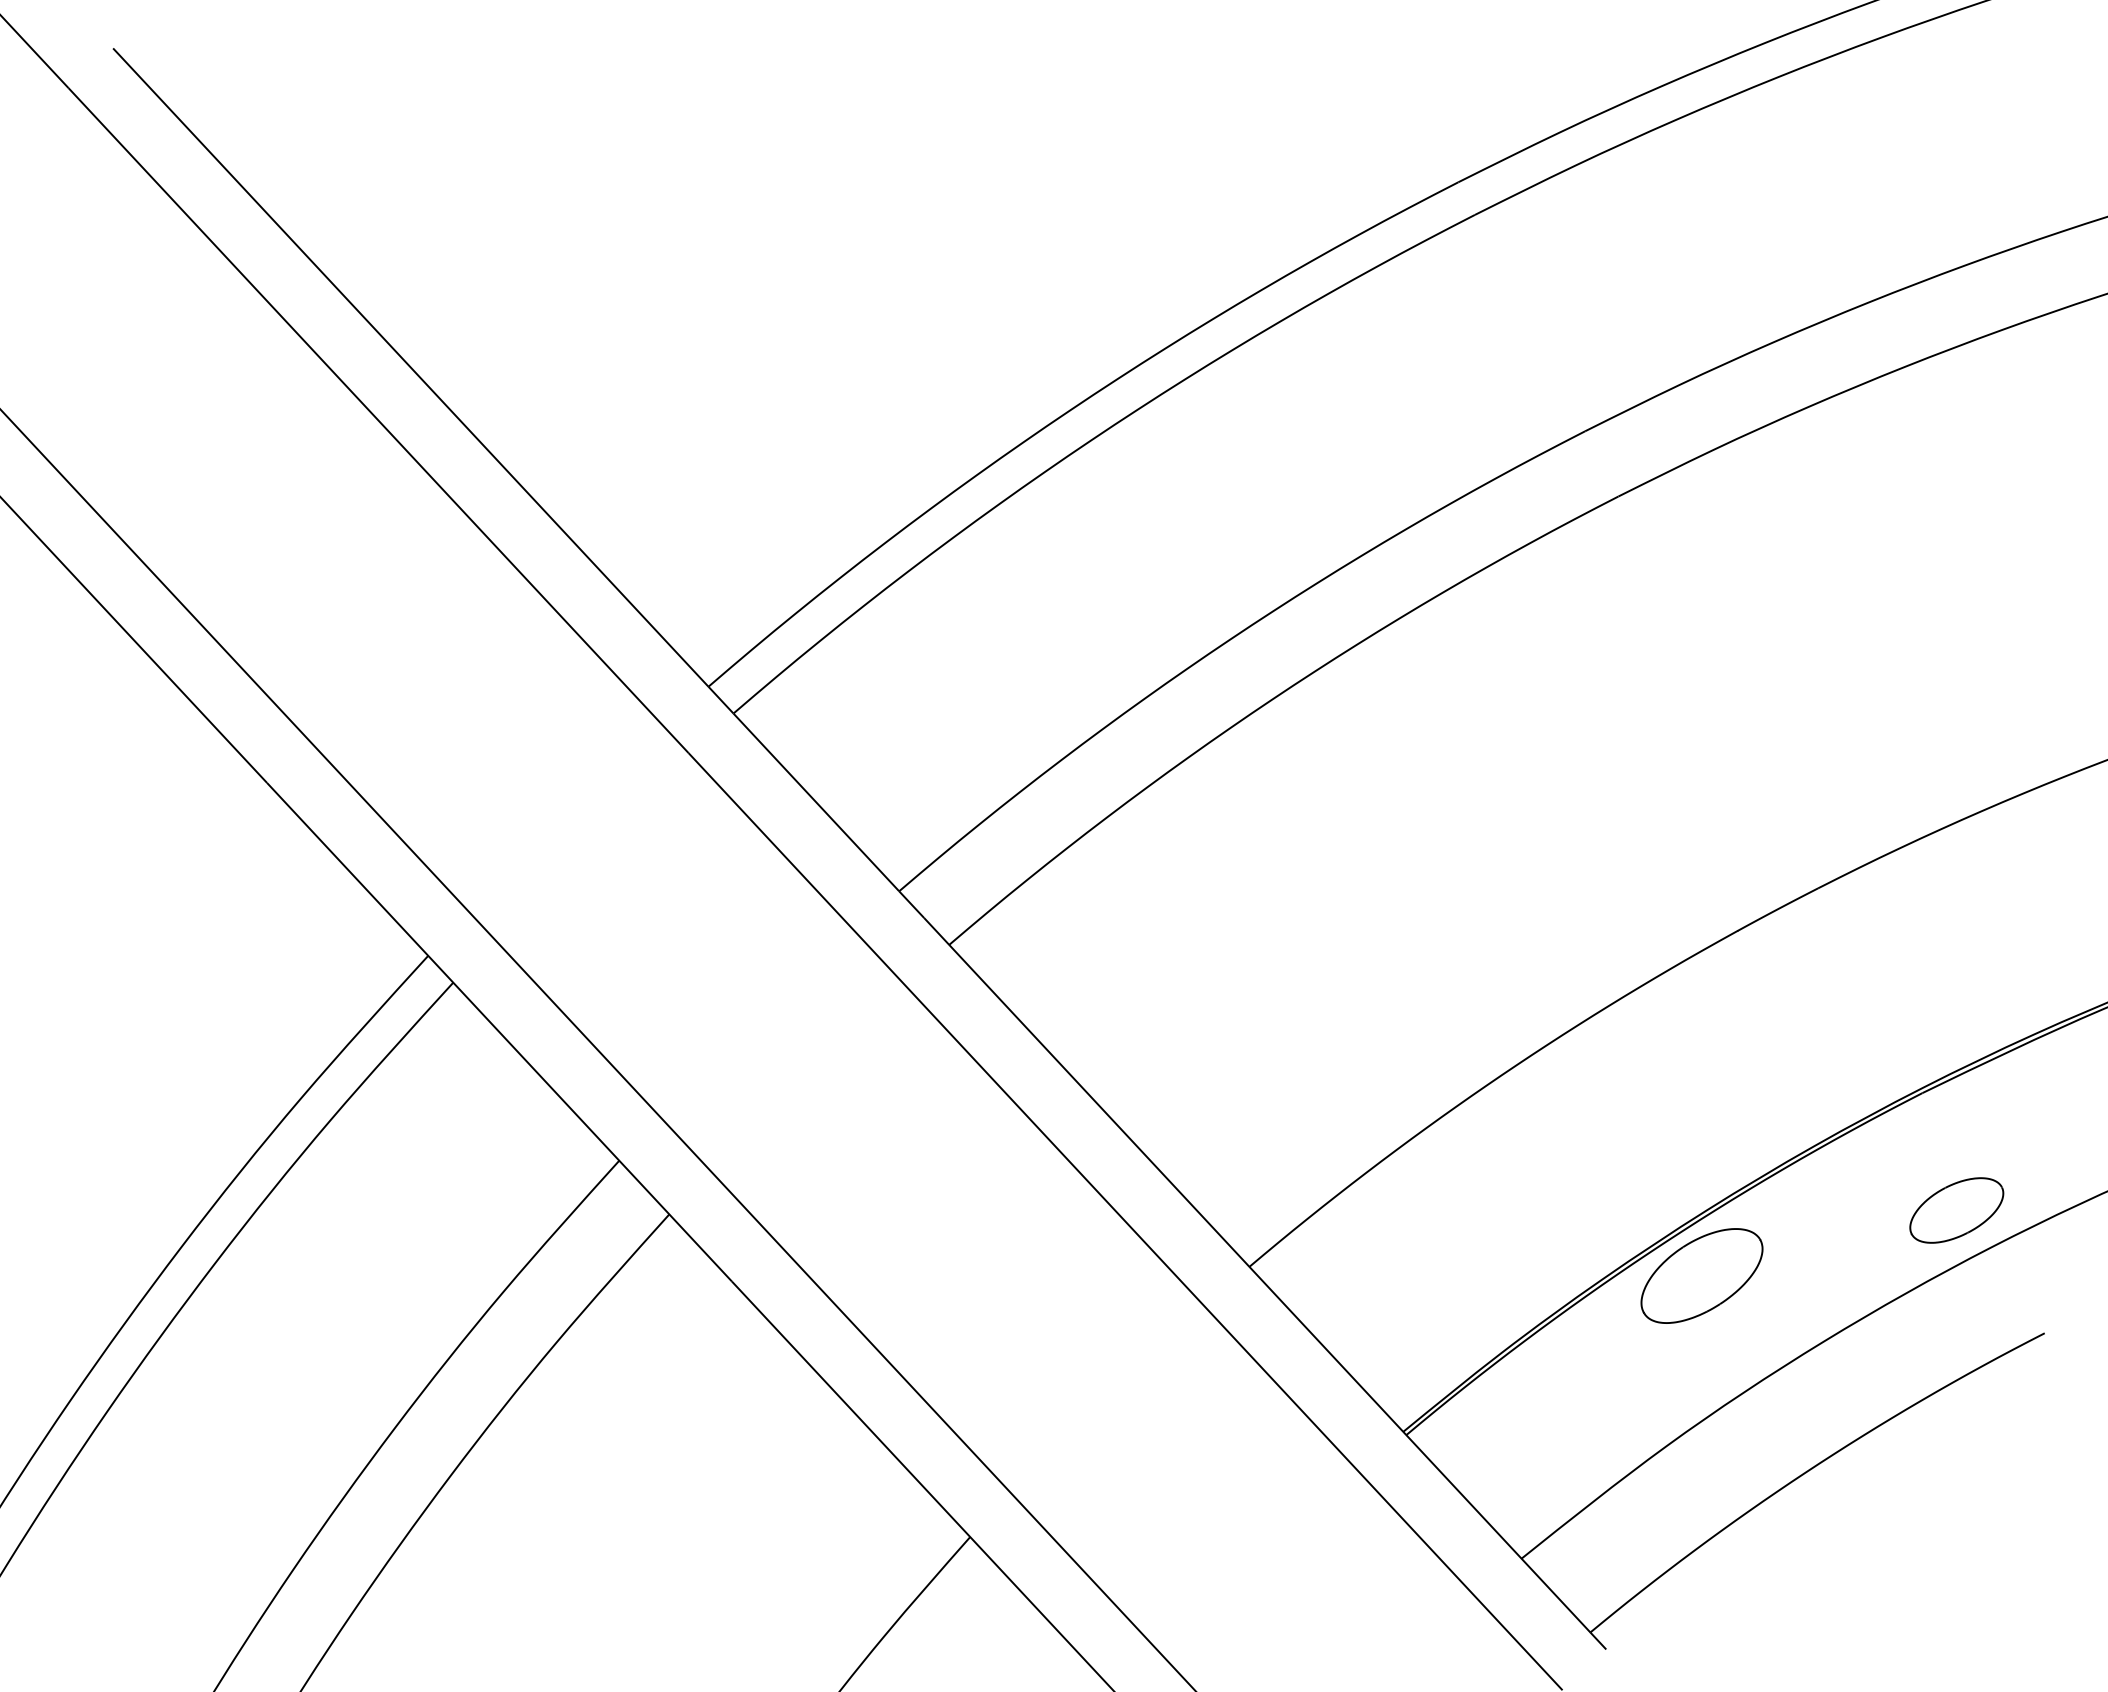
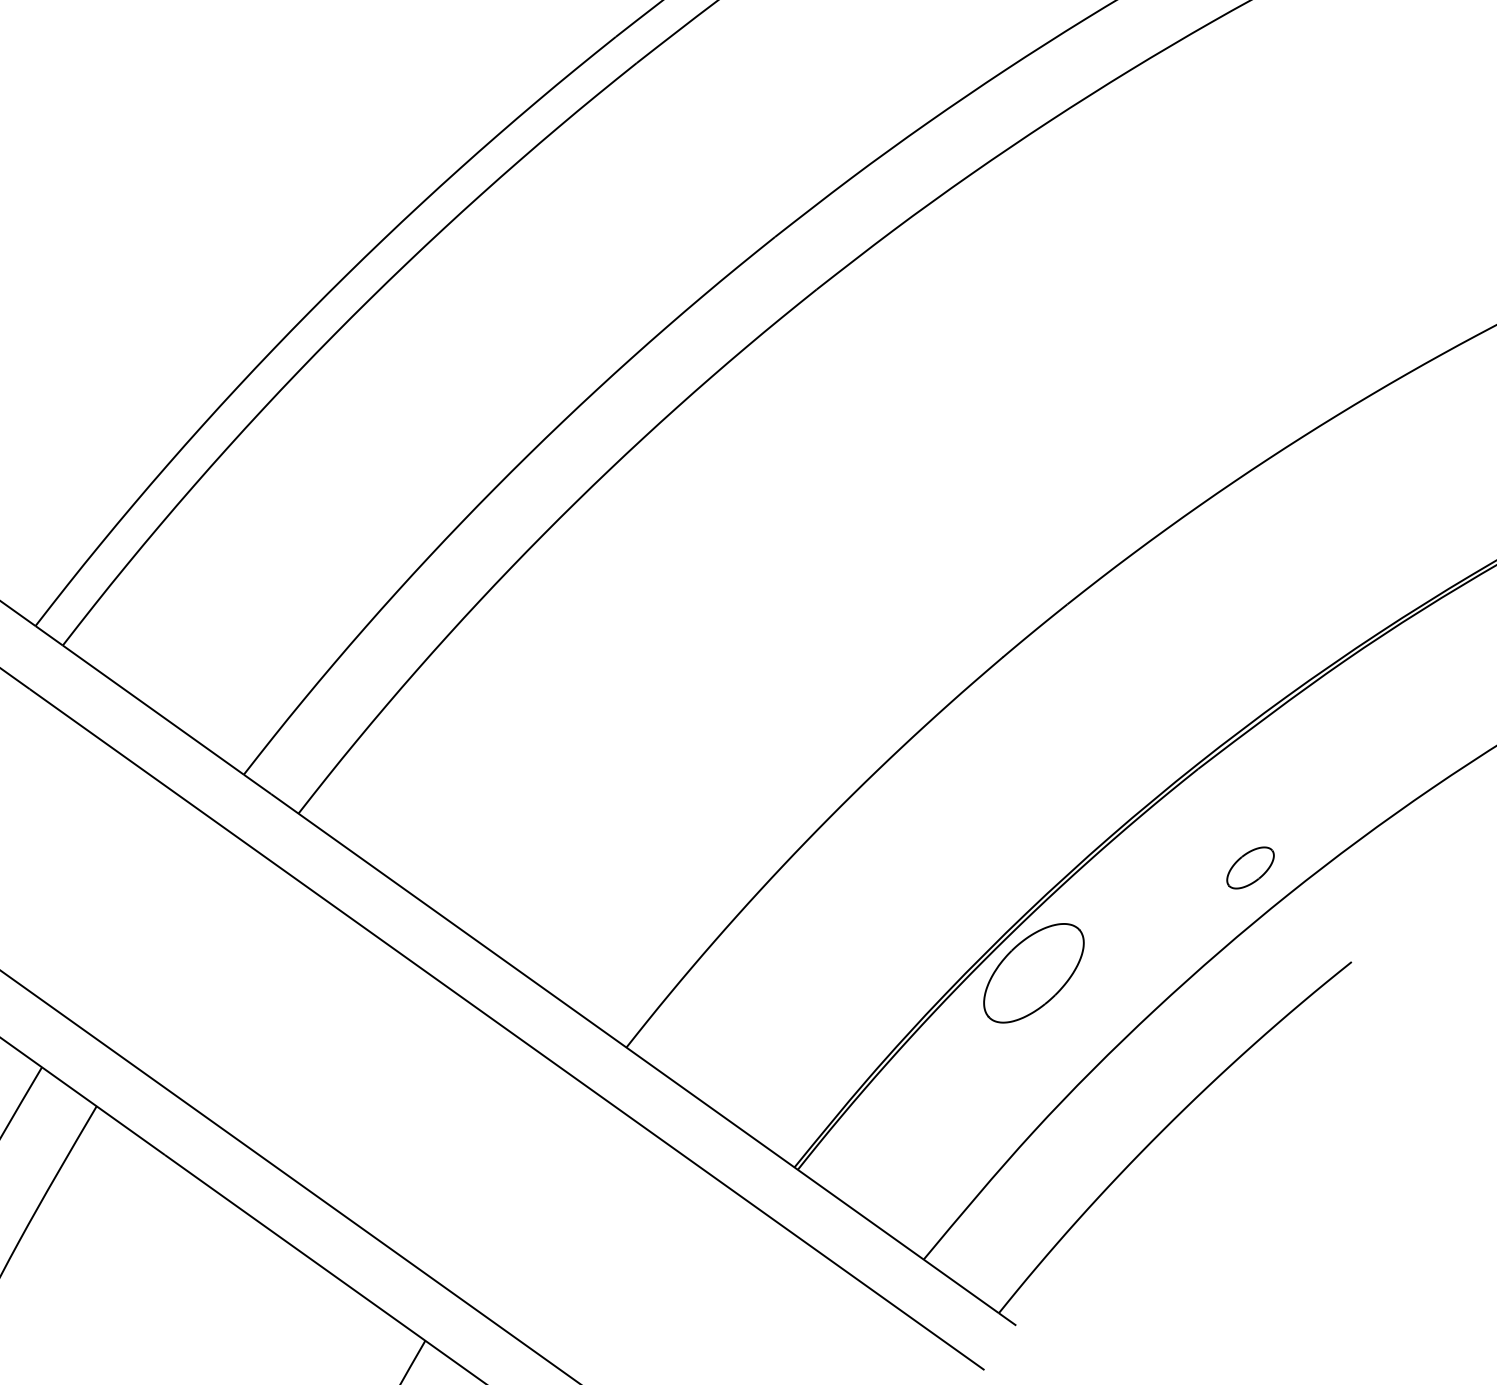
part: (1956, 1210) -> (1250, 868), size x0.6

